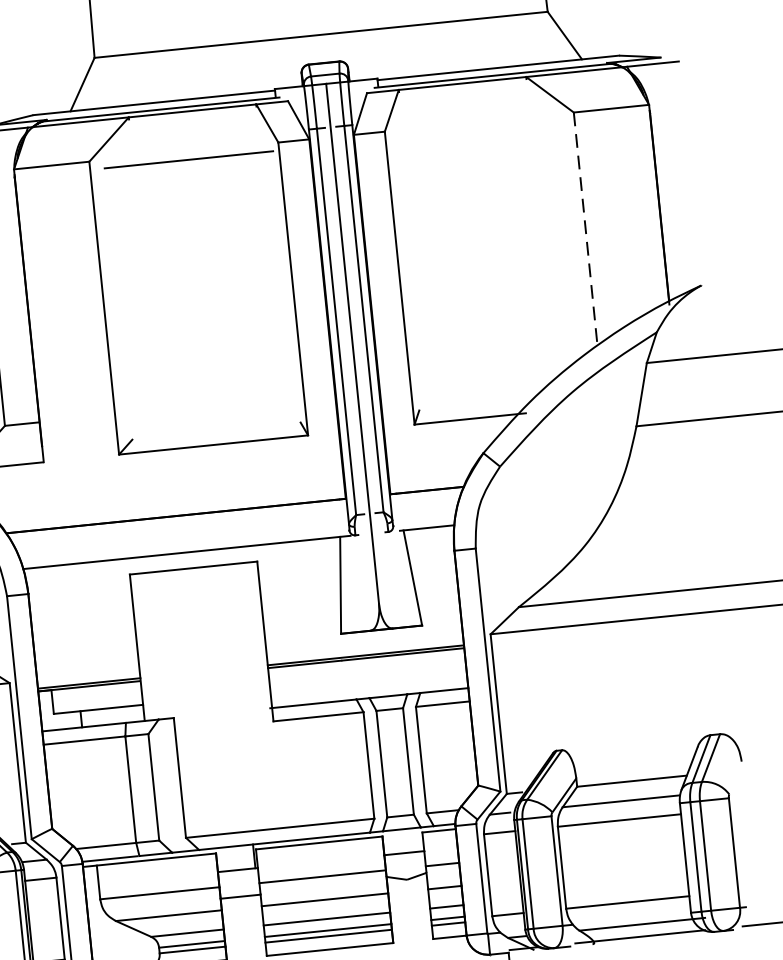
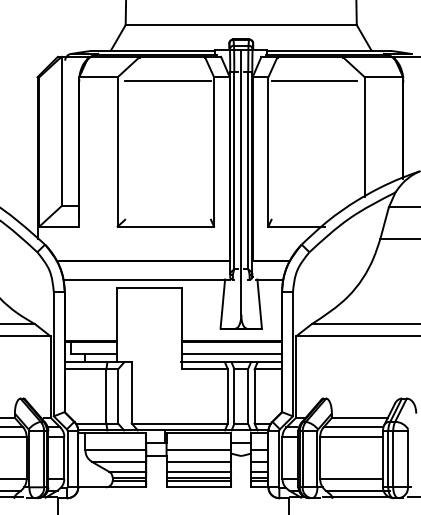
line: (476, 130) -> (314, 81), added
line: (585, 230) -> (364, 137), dashed -> solid
line: (367, 682) -> (231, 354), added

